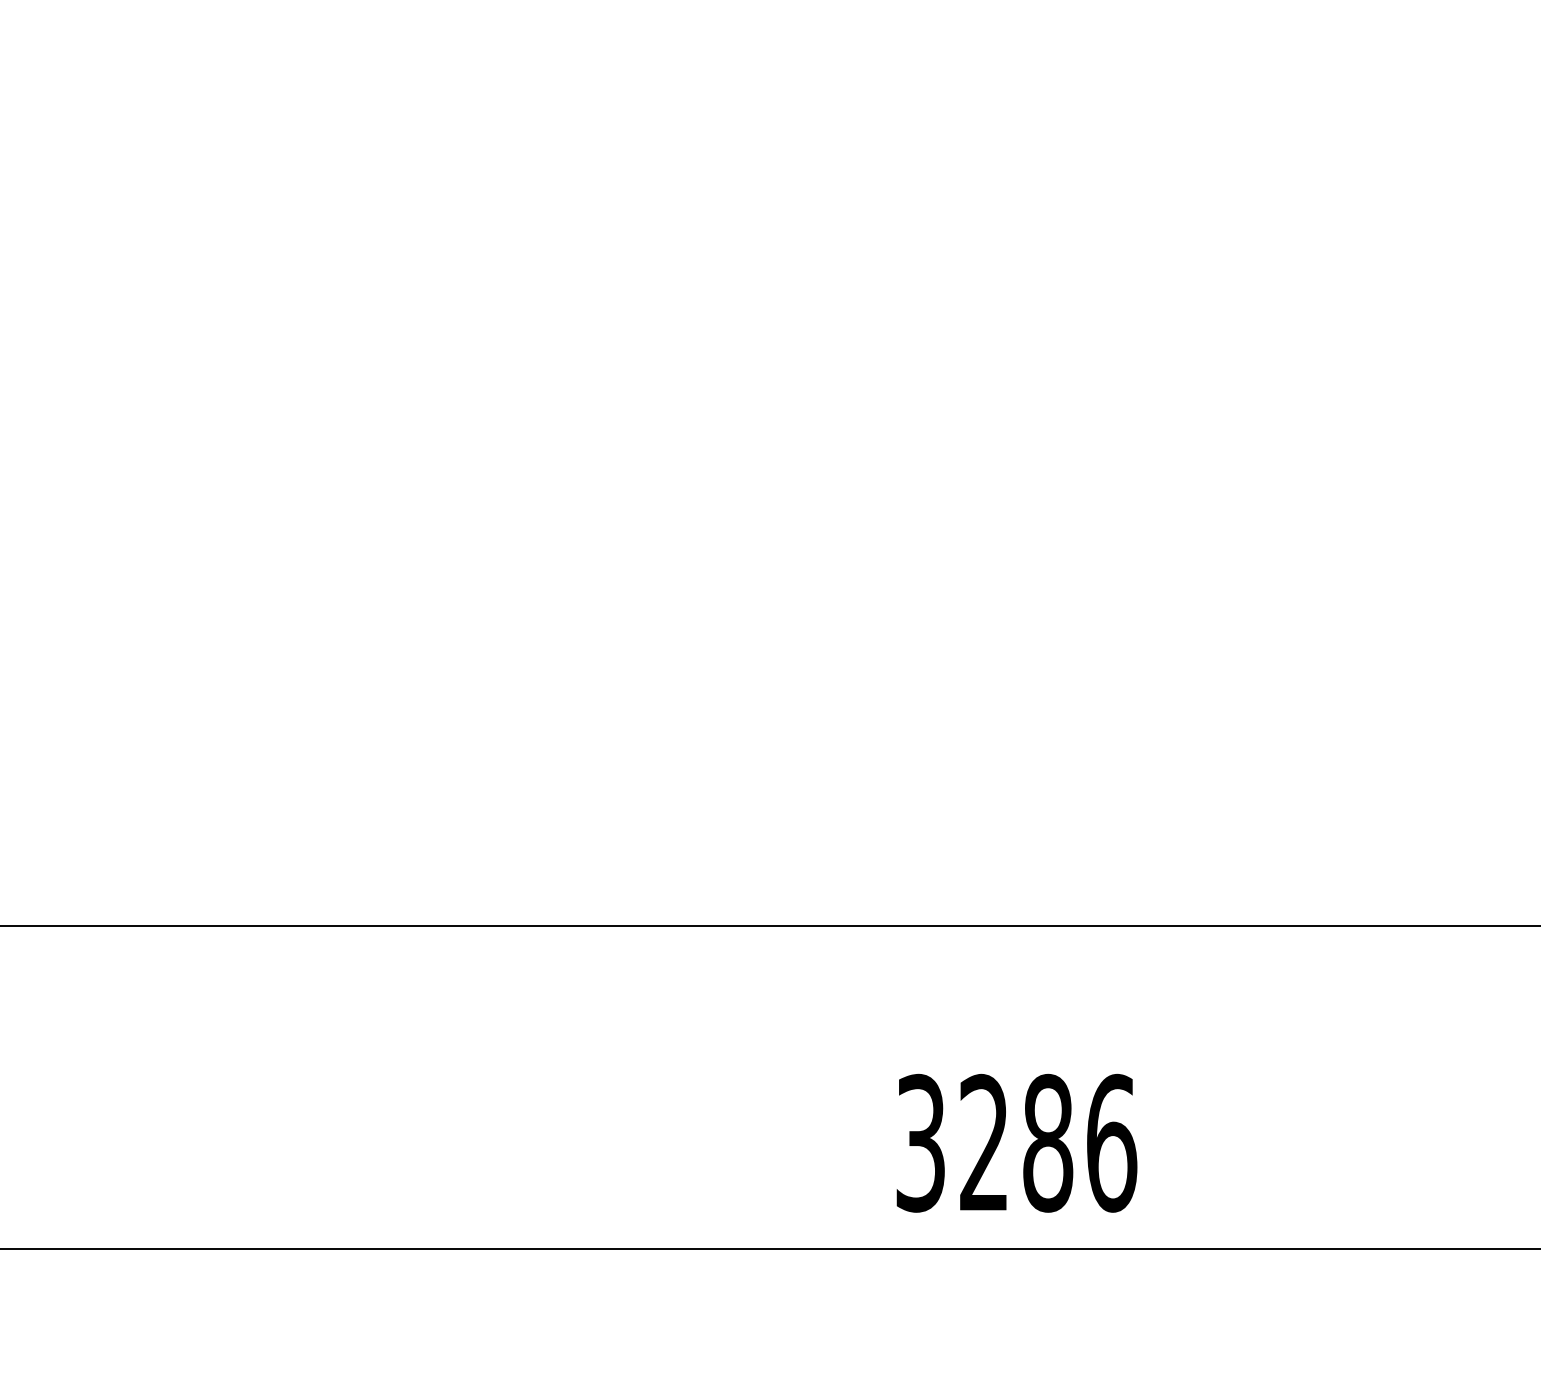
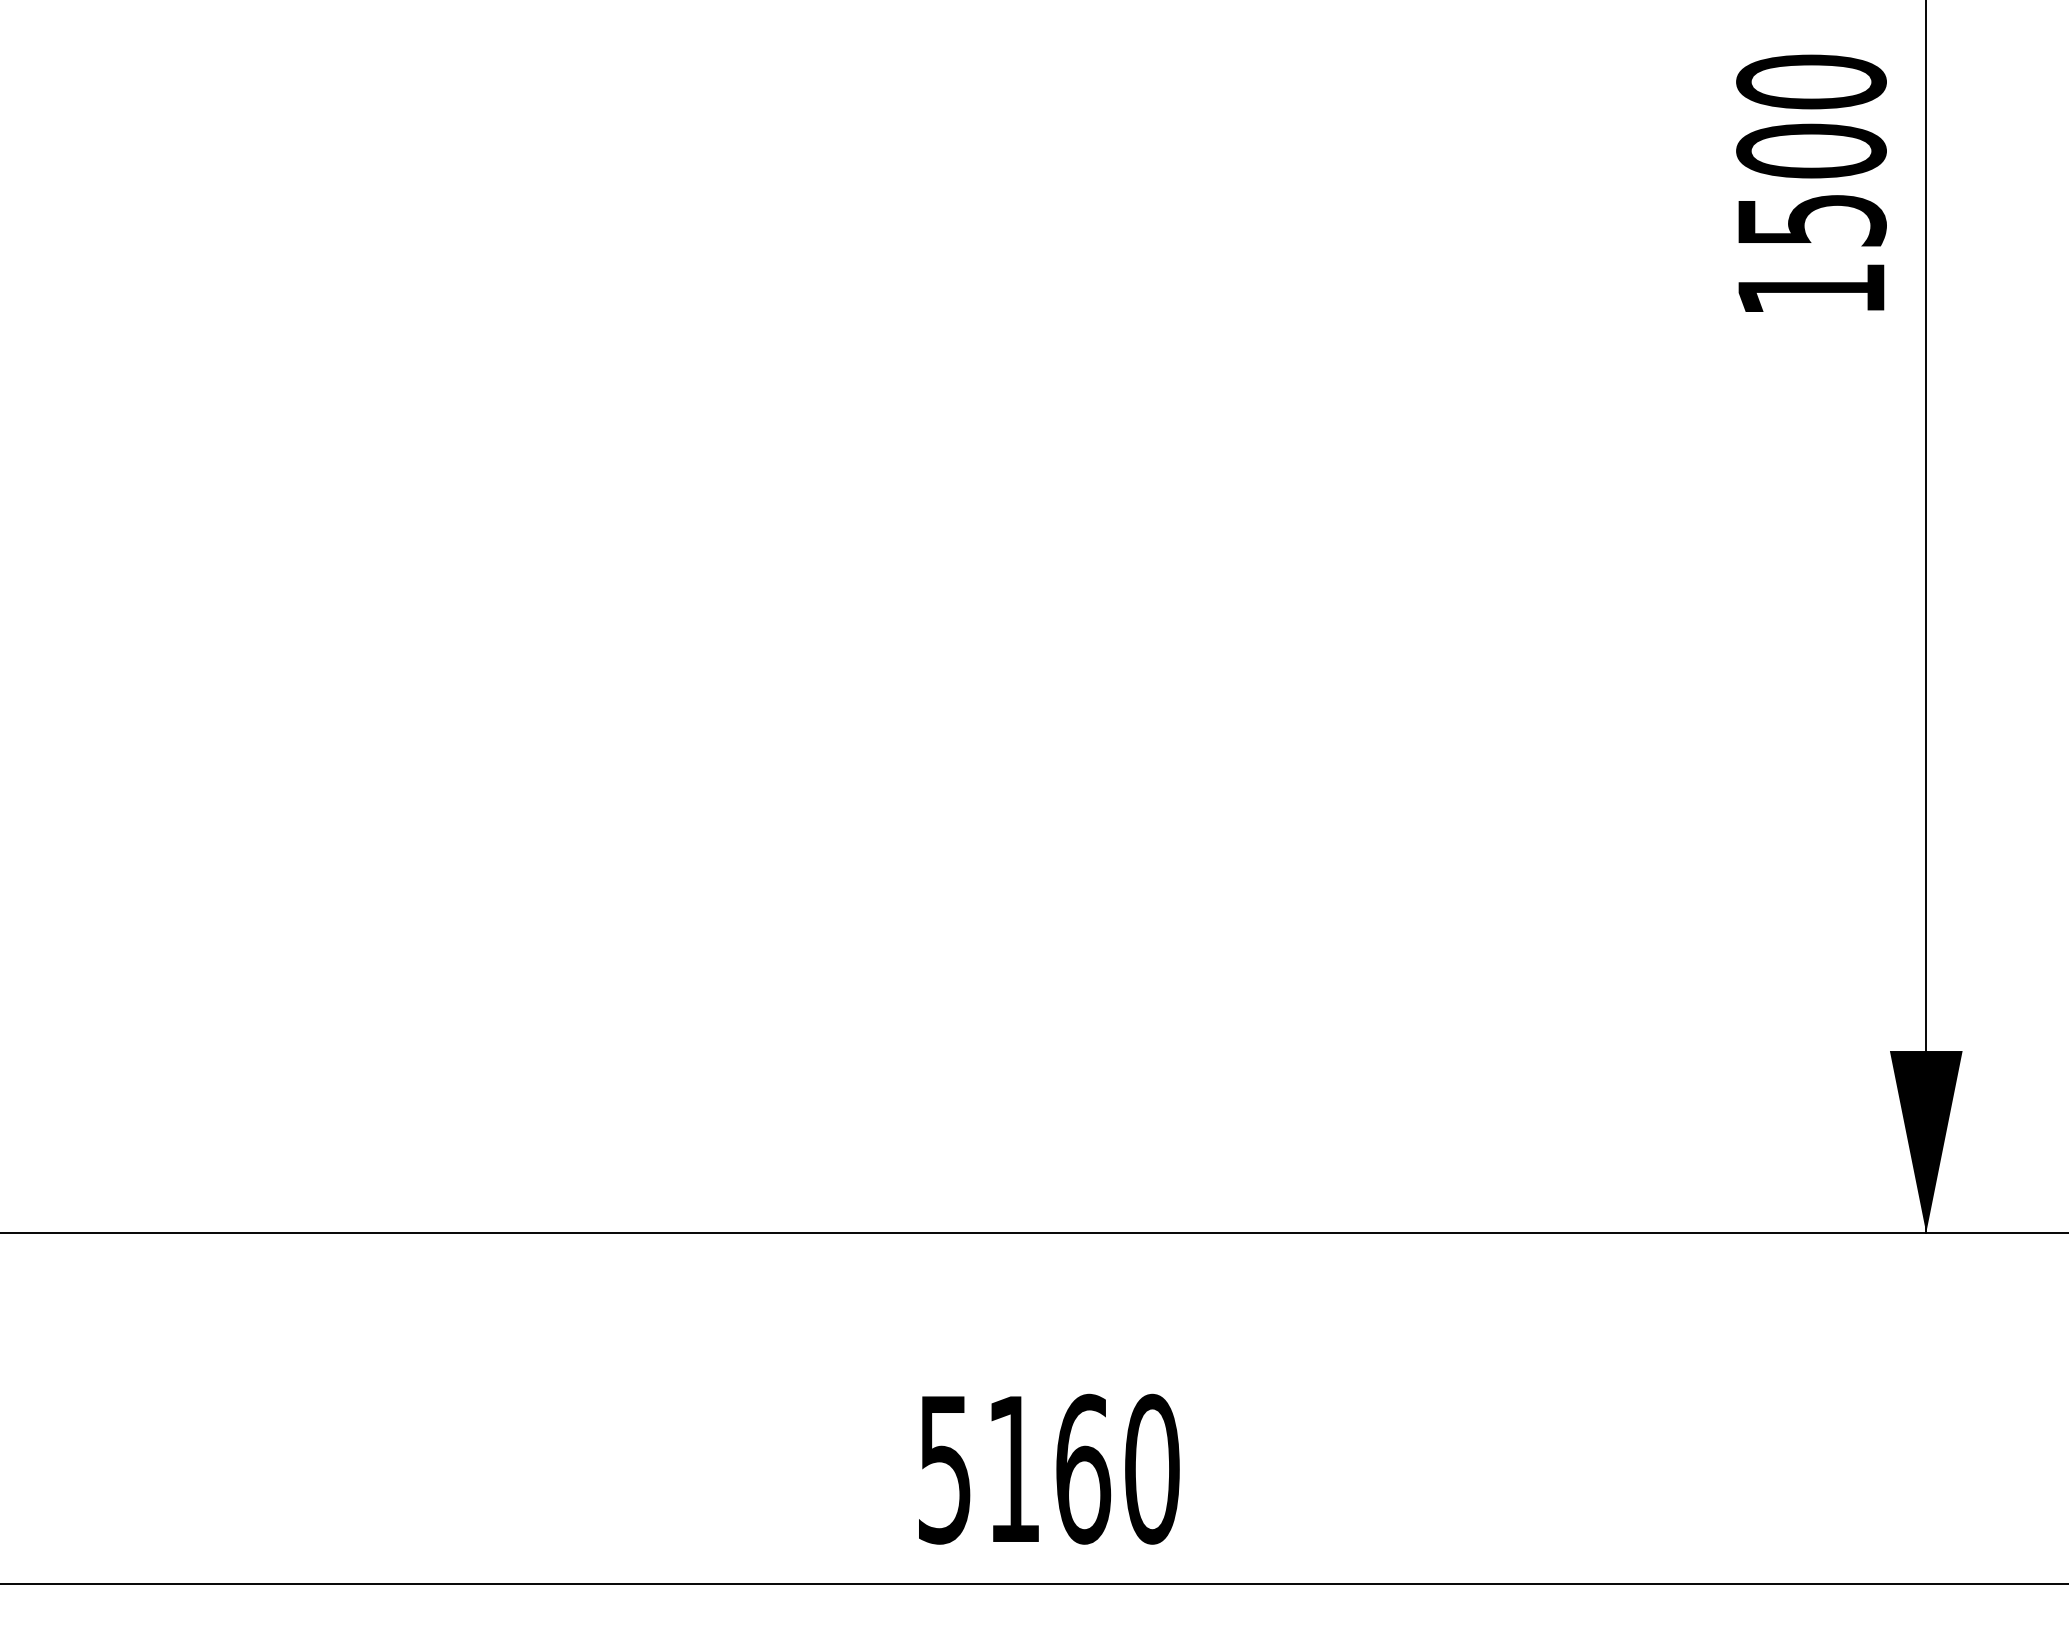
text: (1017, 1142) -> (1049, 1468), 3286 -> 5160

